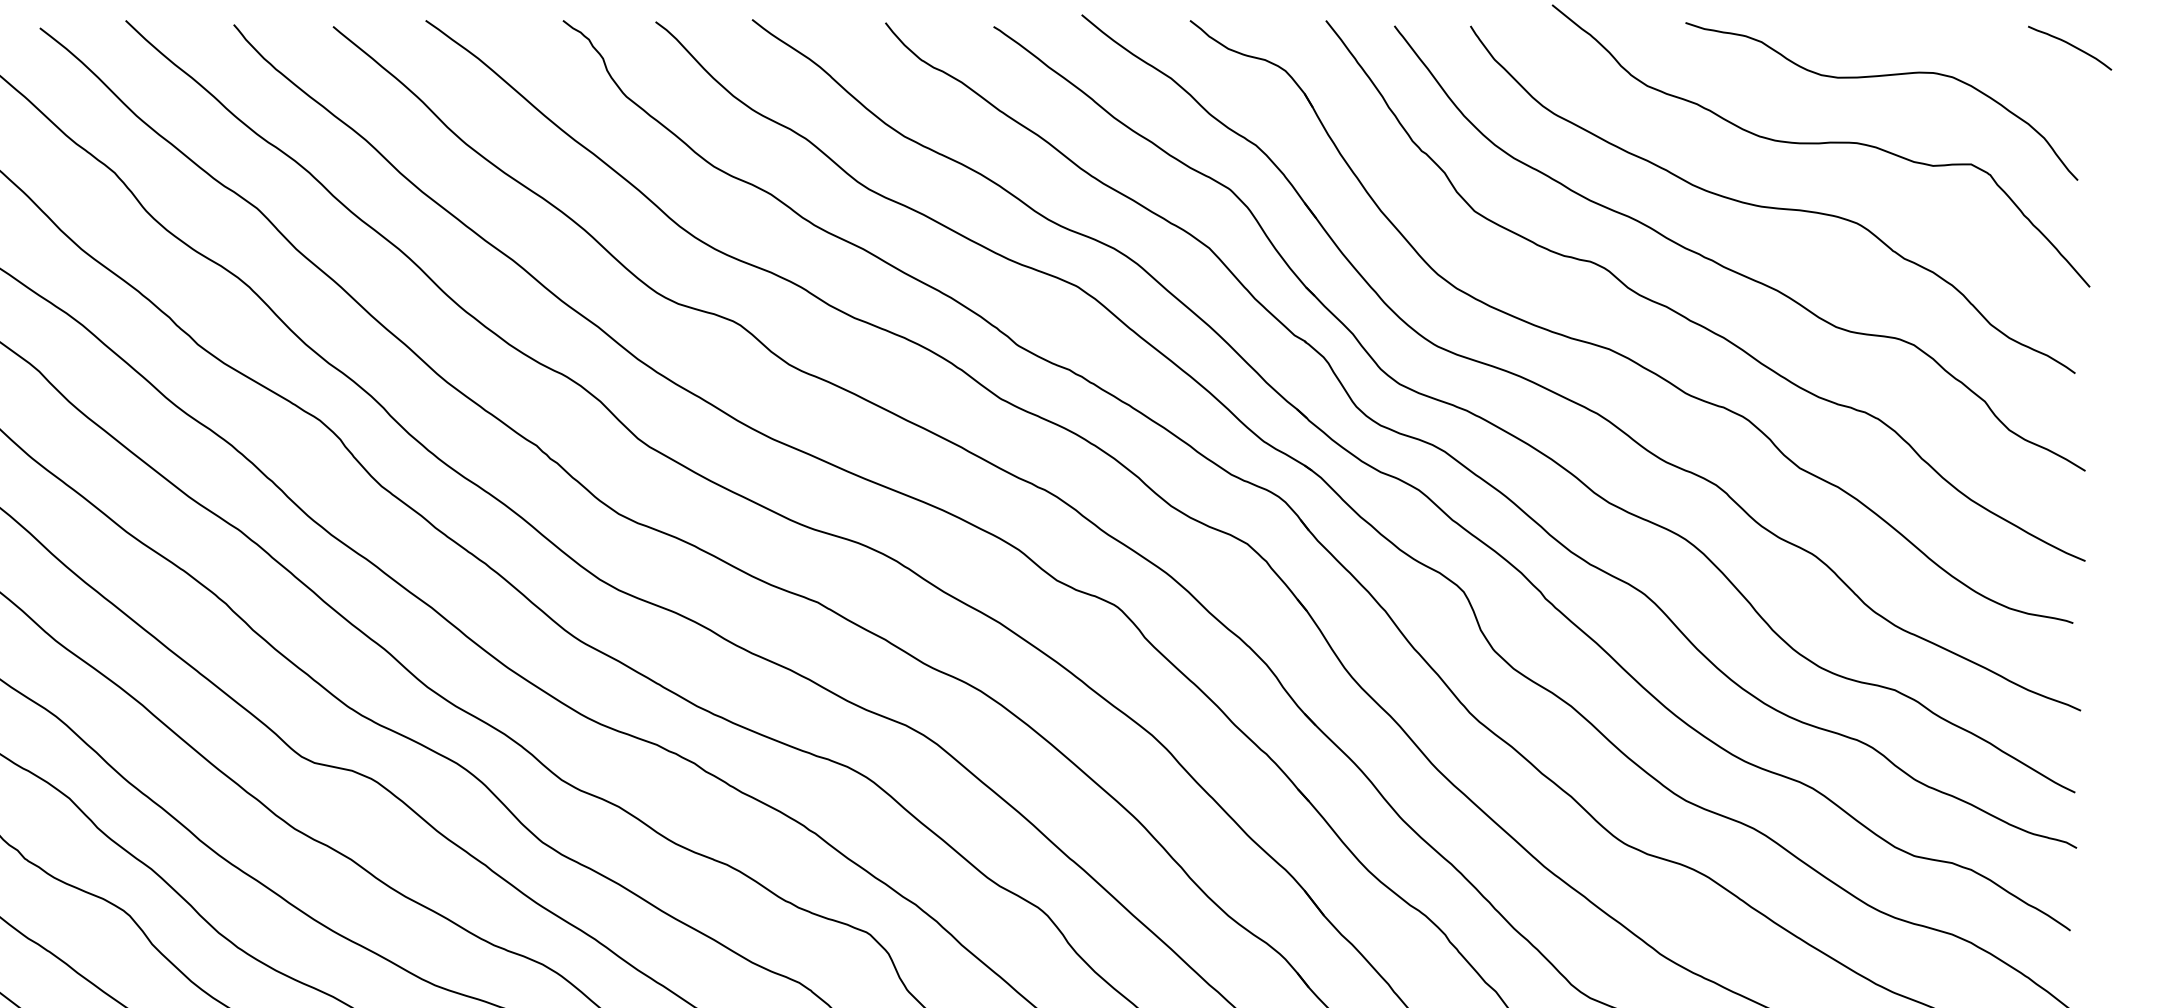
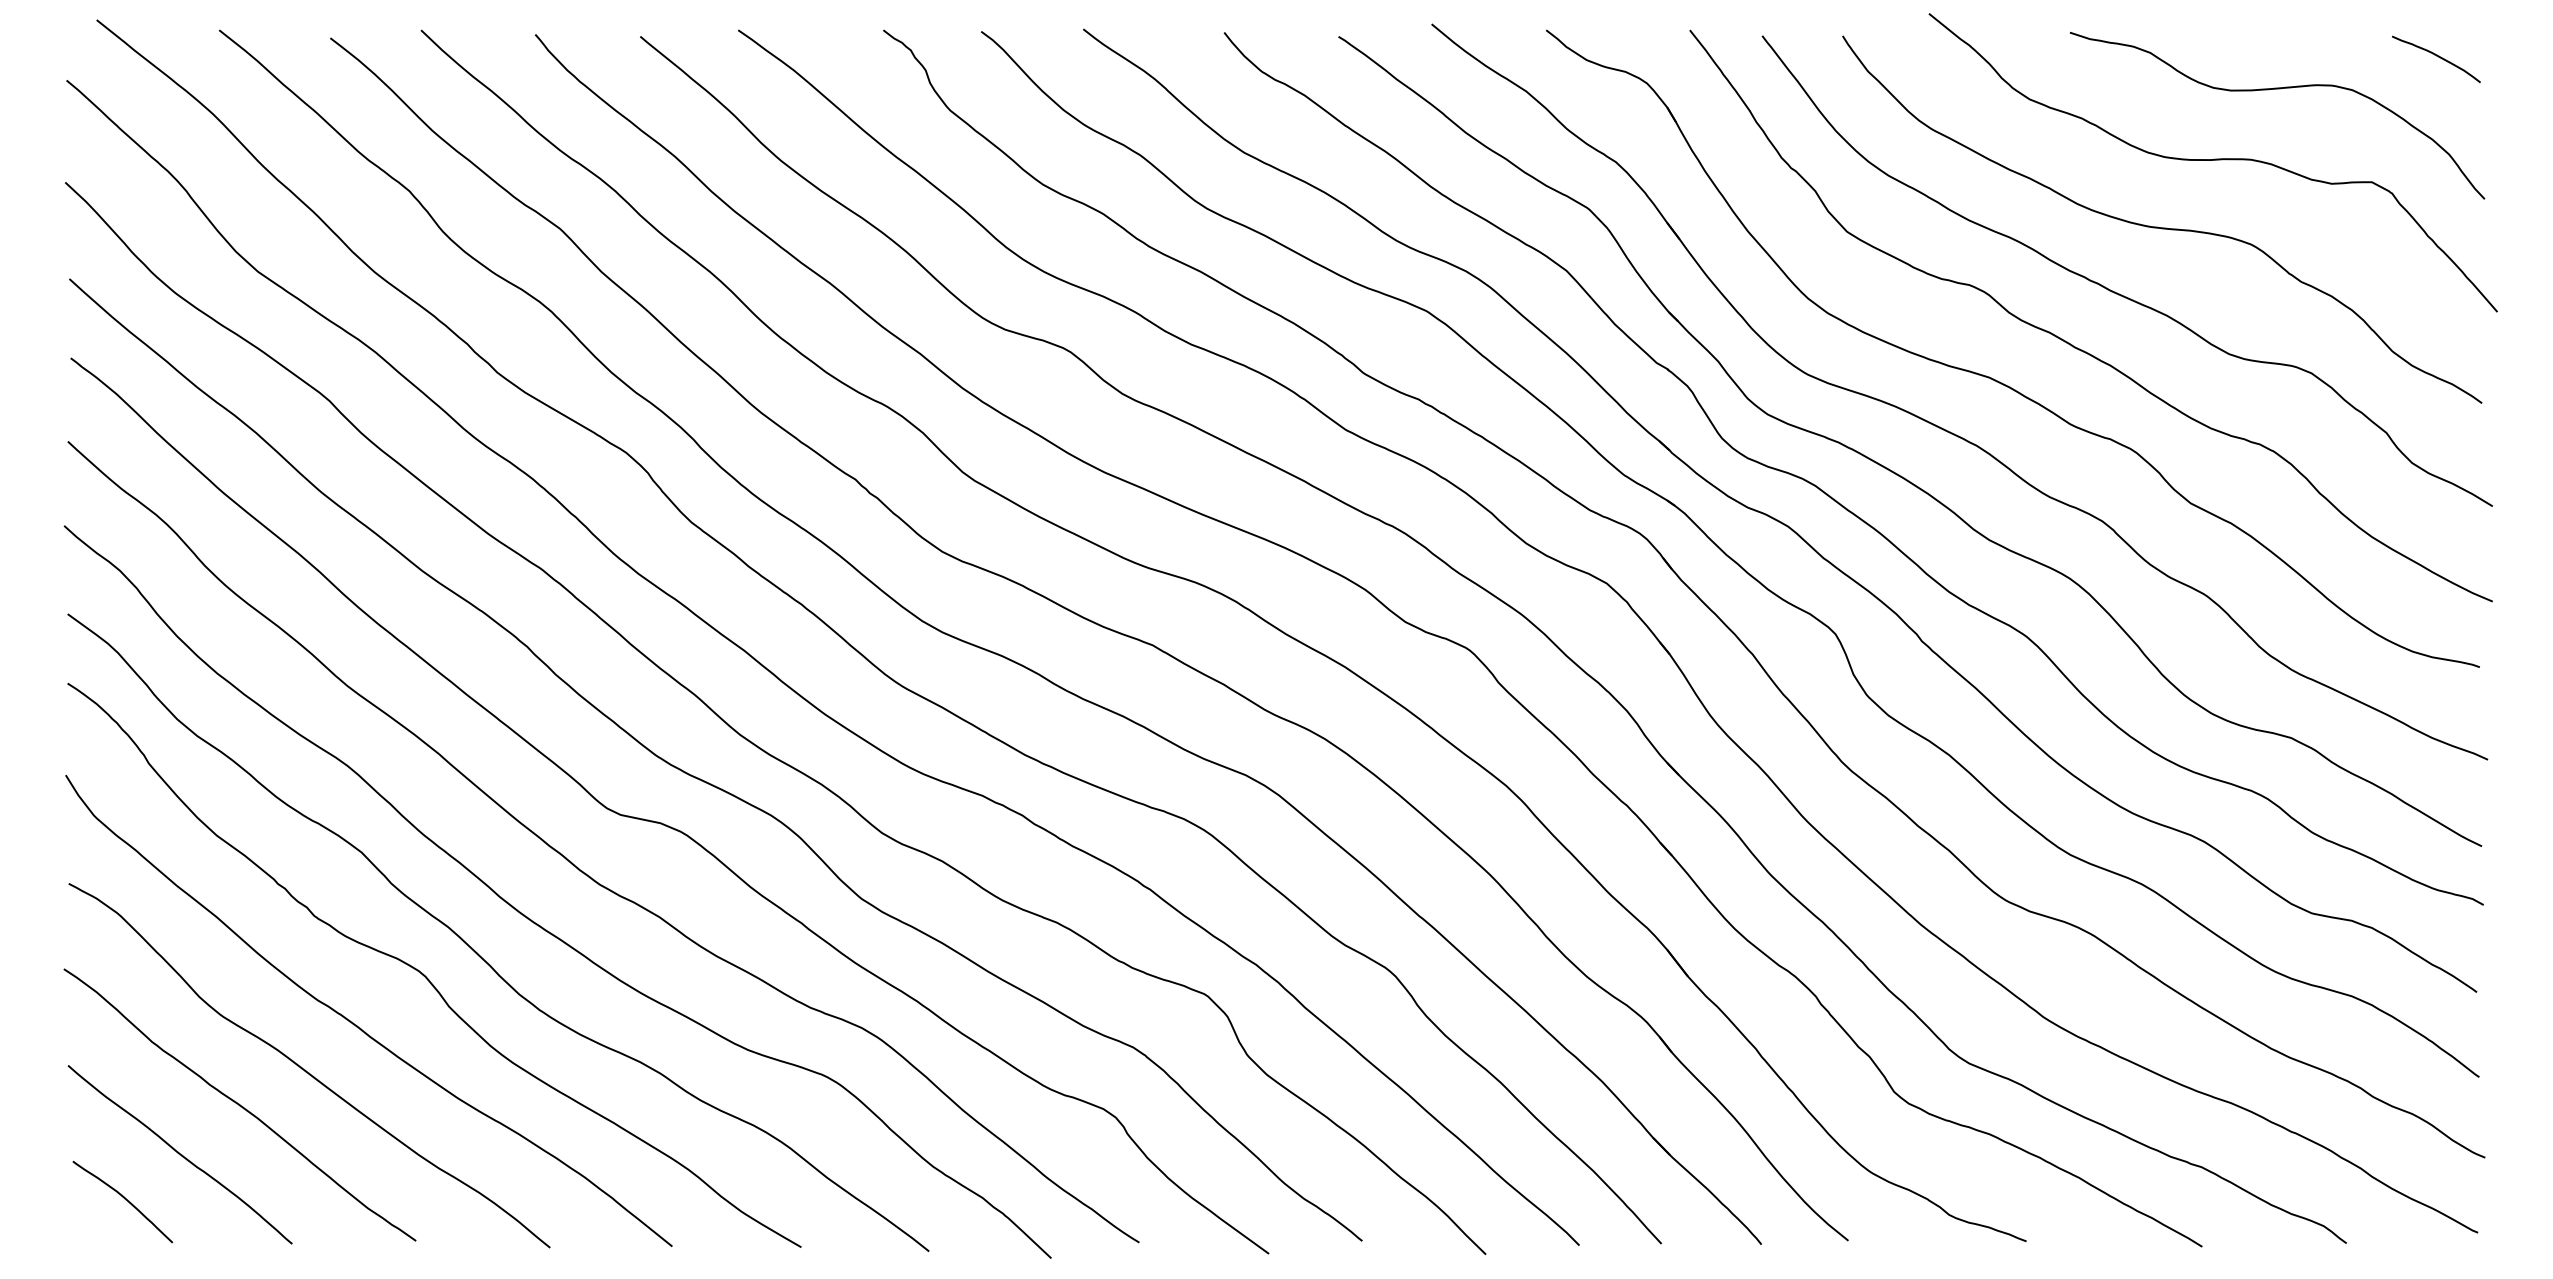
curve: (2070, 45) -> (2436, 56), moved

